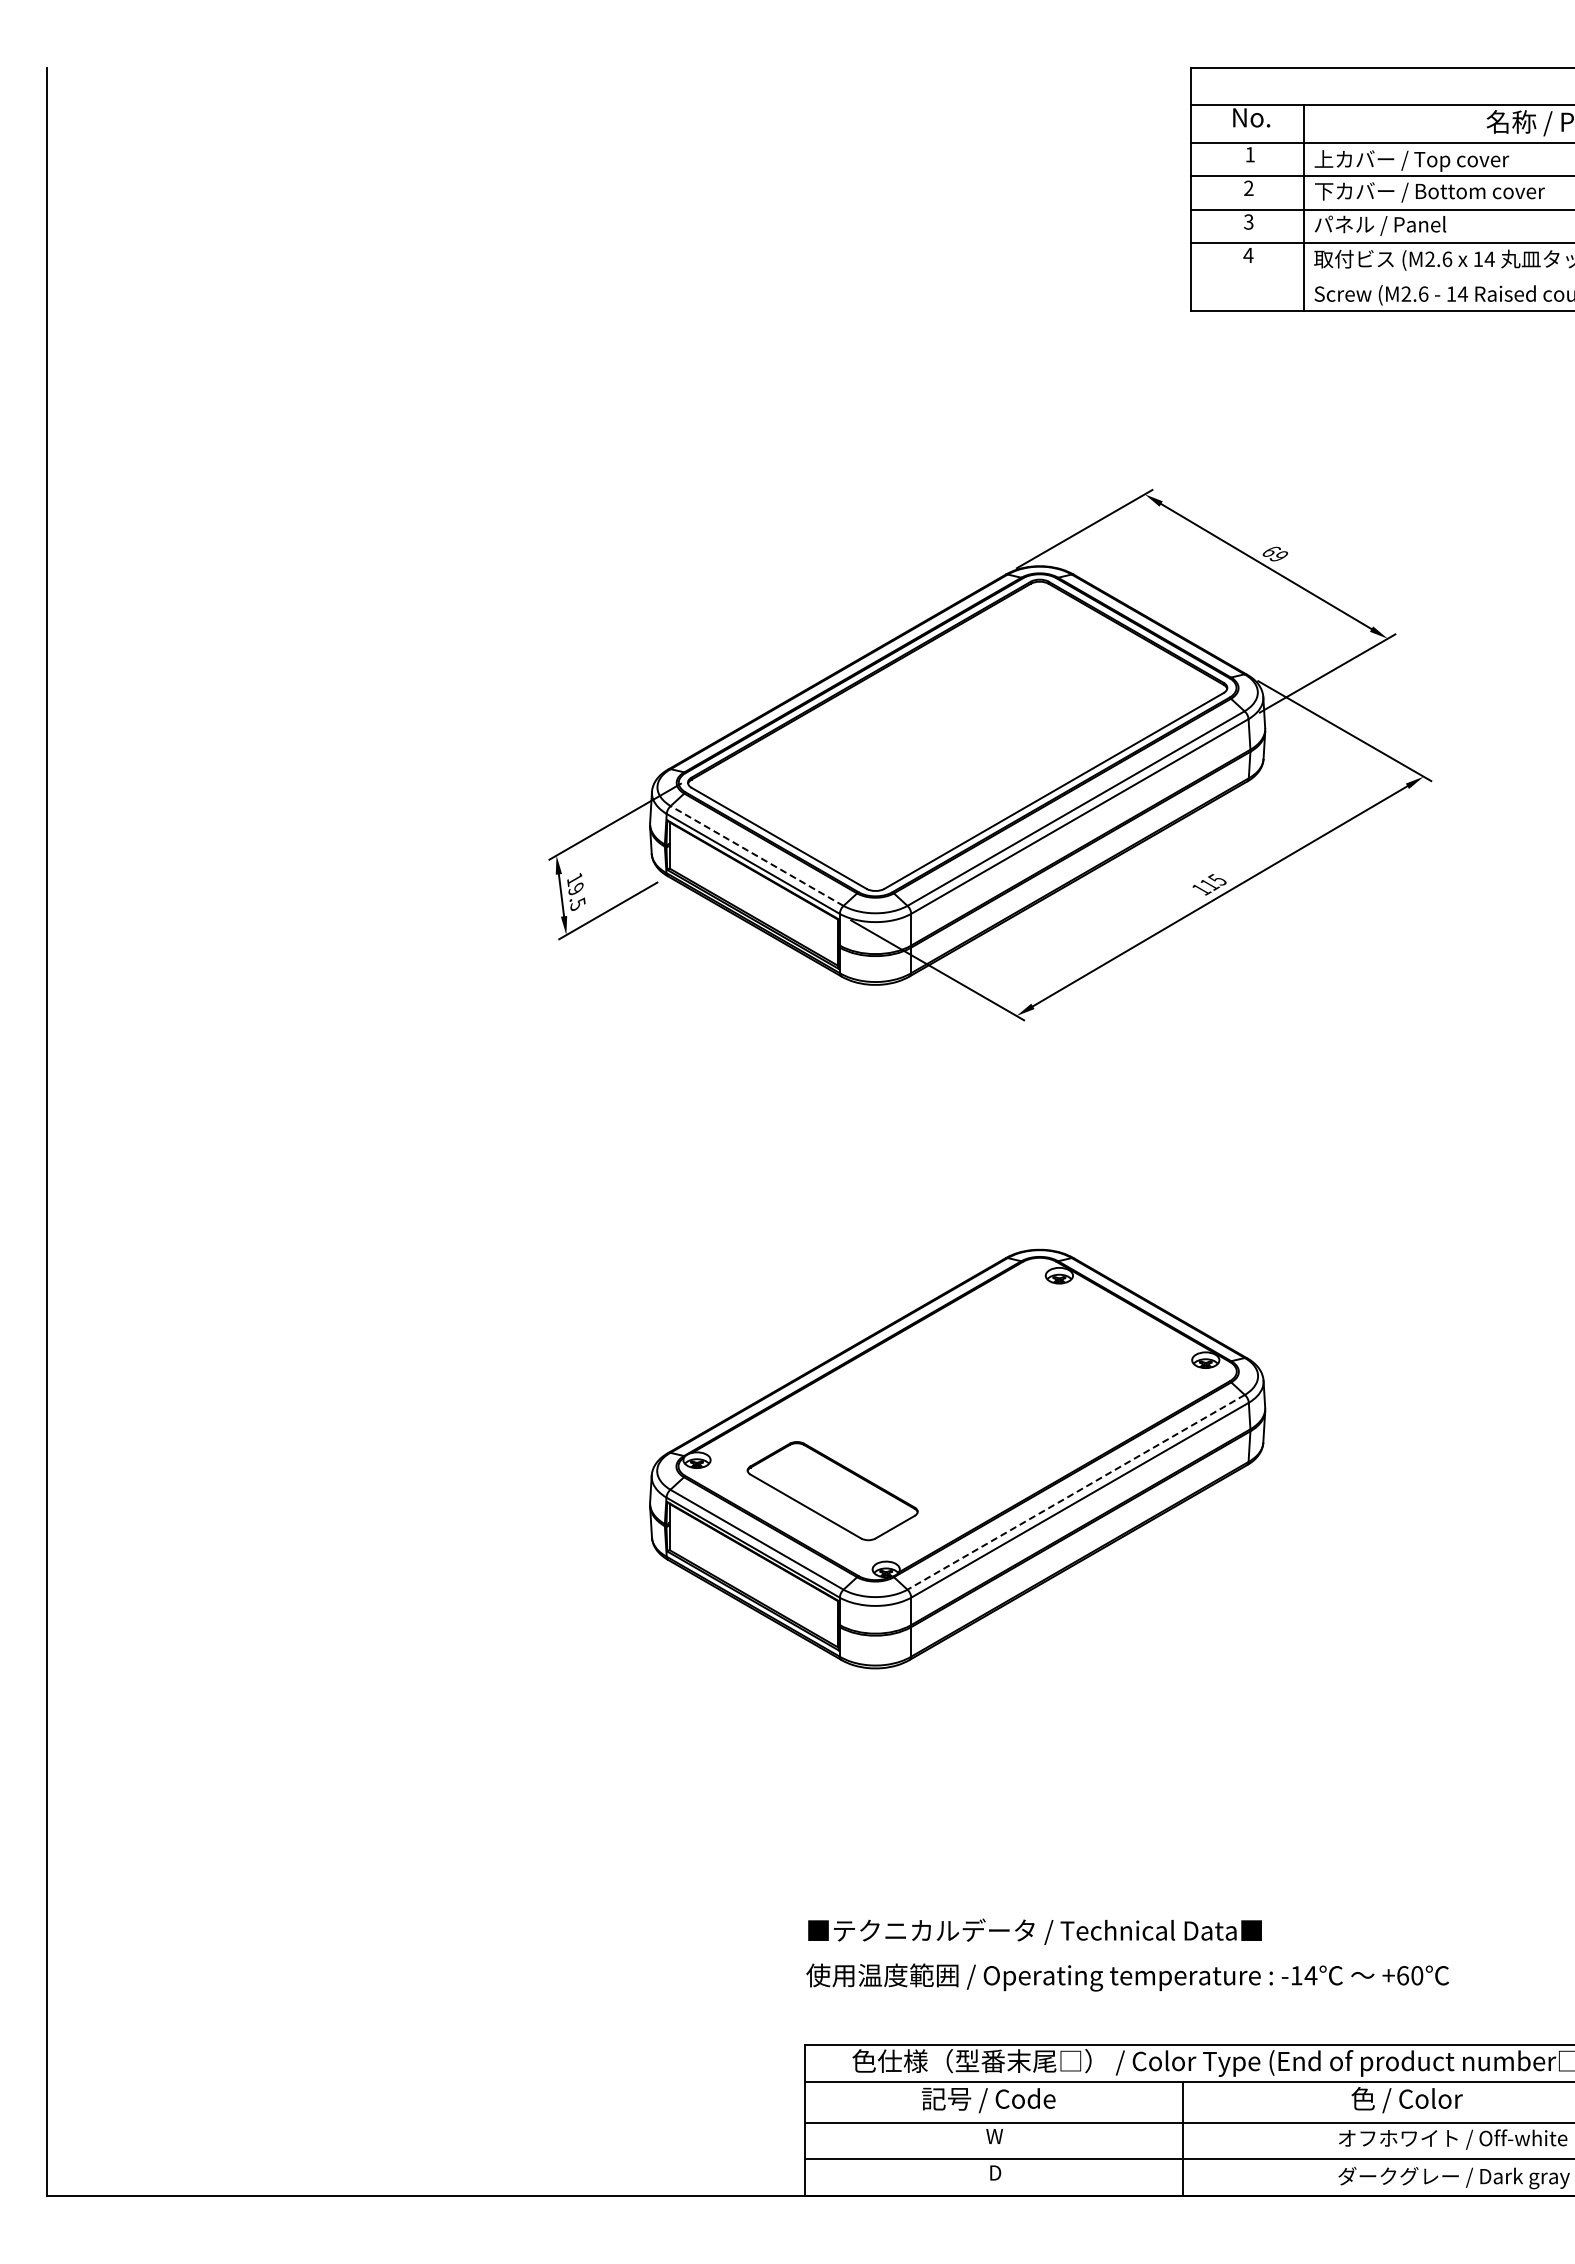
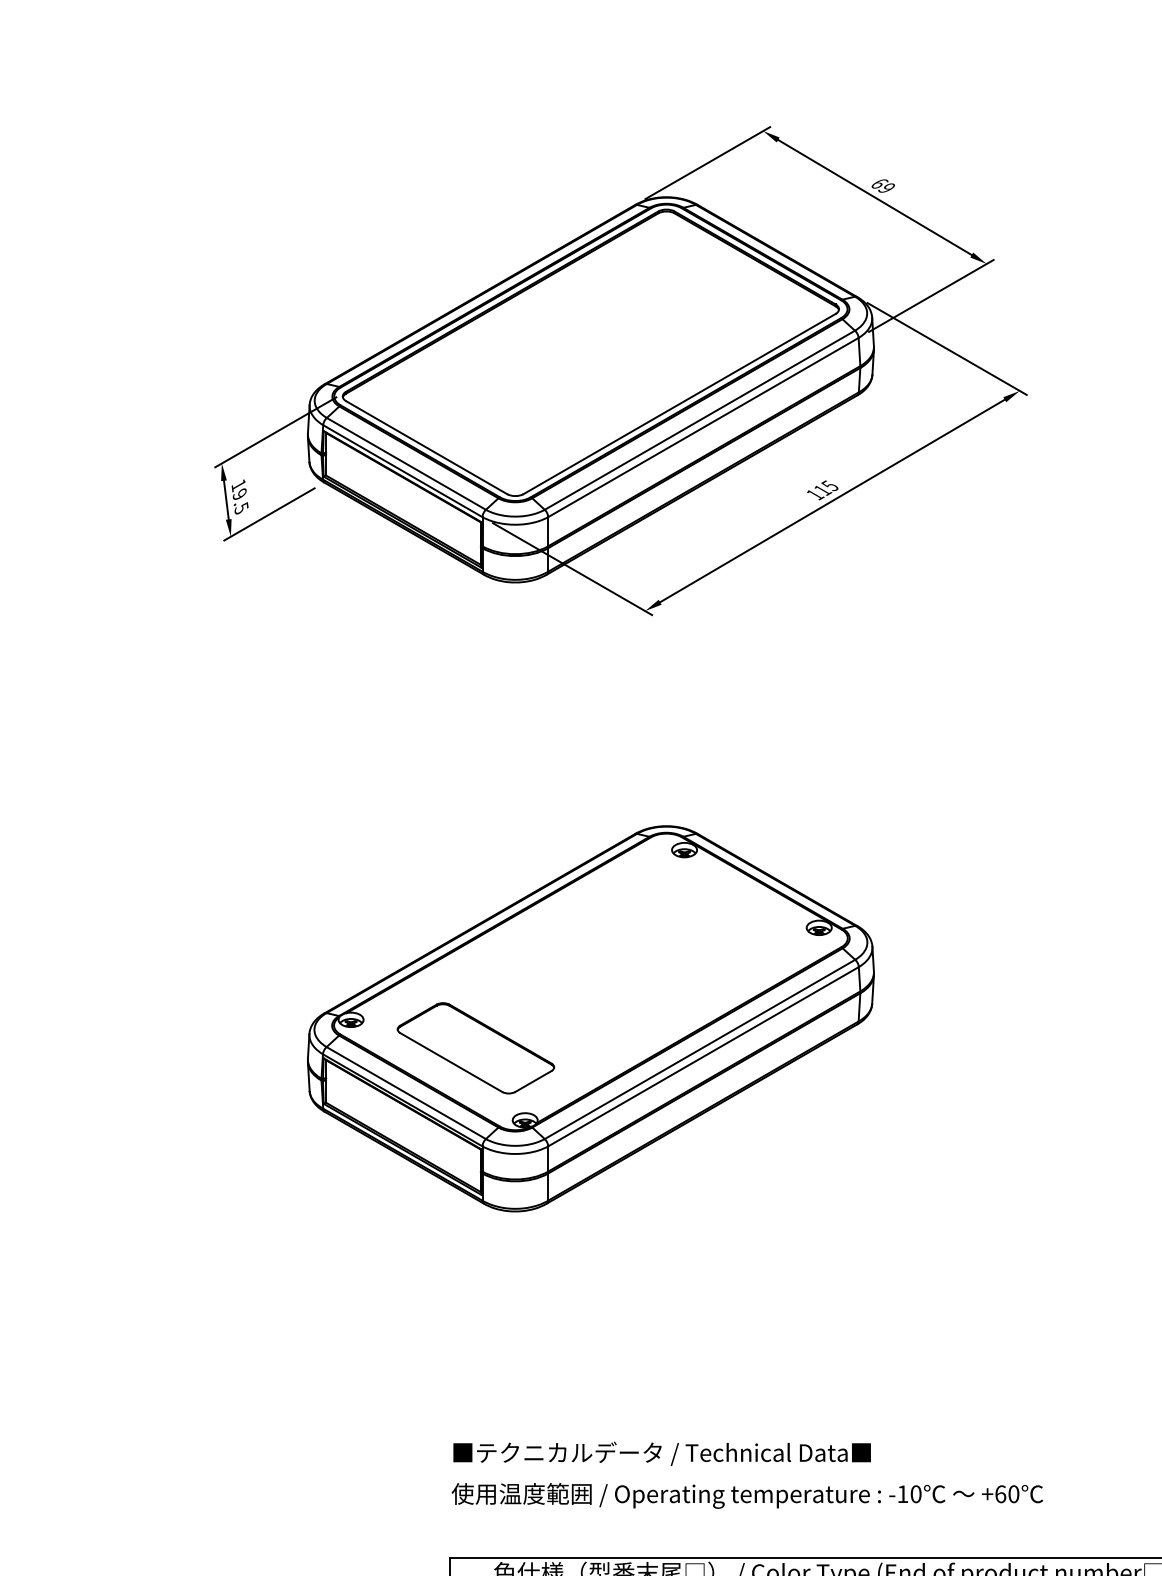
line: (757, 856) -> (406, 464), dashed -> solid
line: (1076, 1492) -> (700, 1049), dashed -> solid
text: (1310, 1975) -> (915, 1494), -14 -> -10

